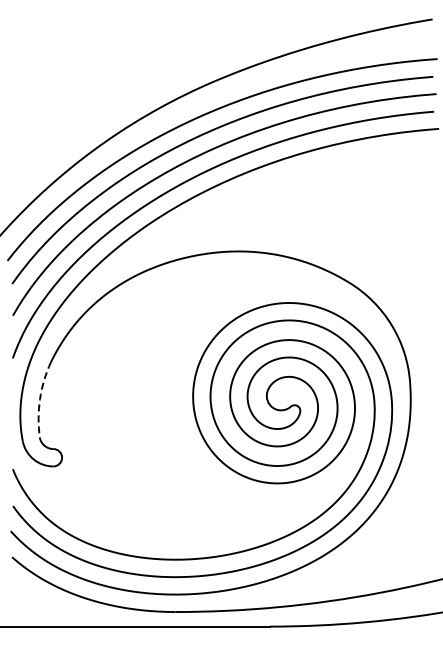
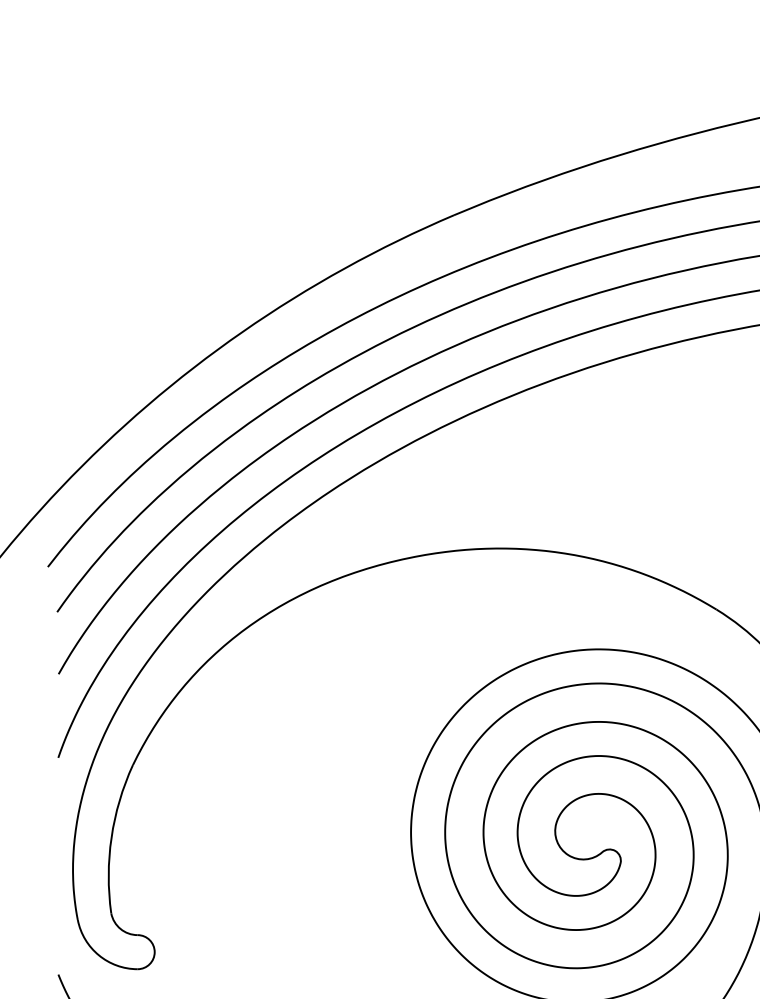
arc: (40, 399) -> (112, 838), dashed -> solid

